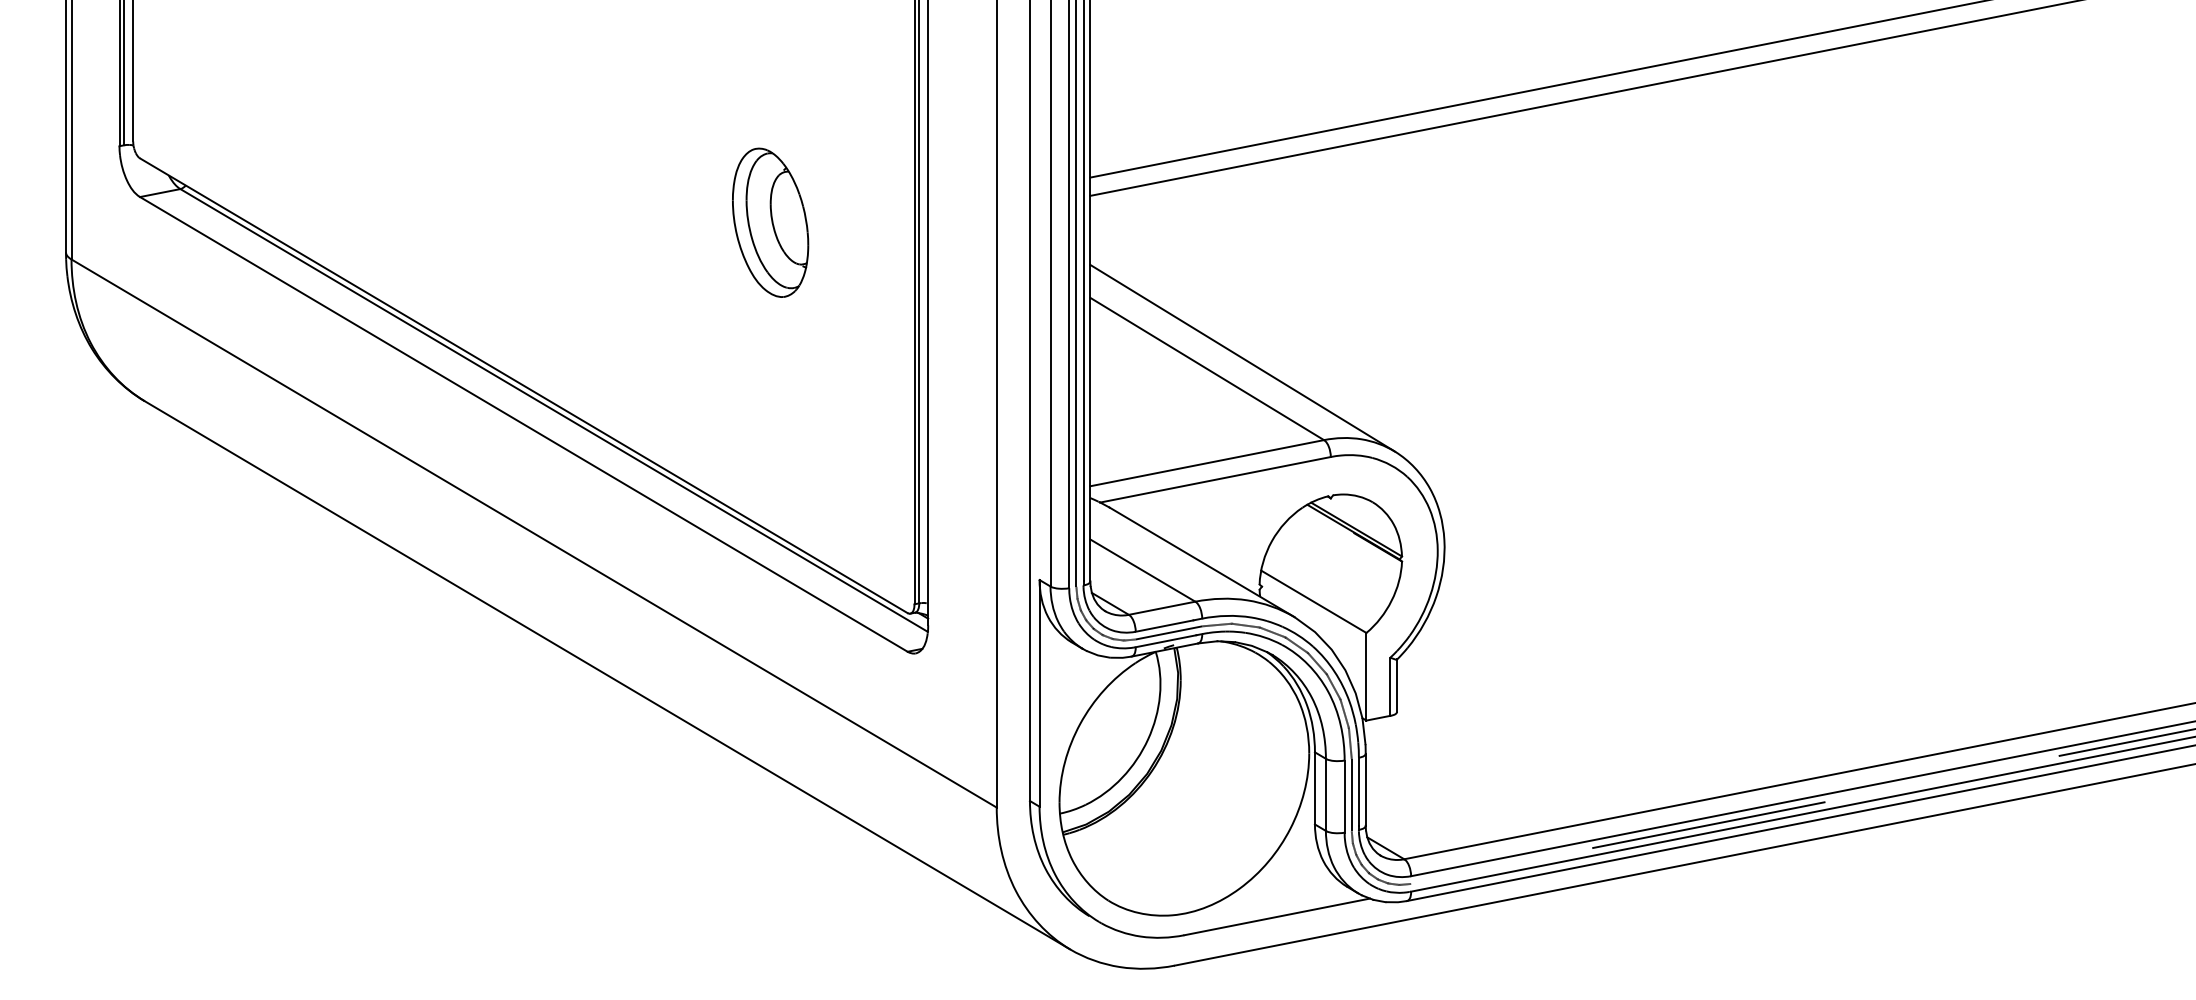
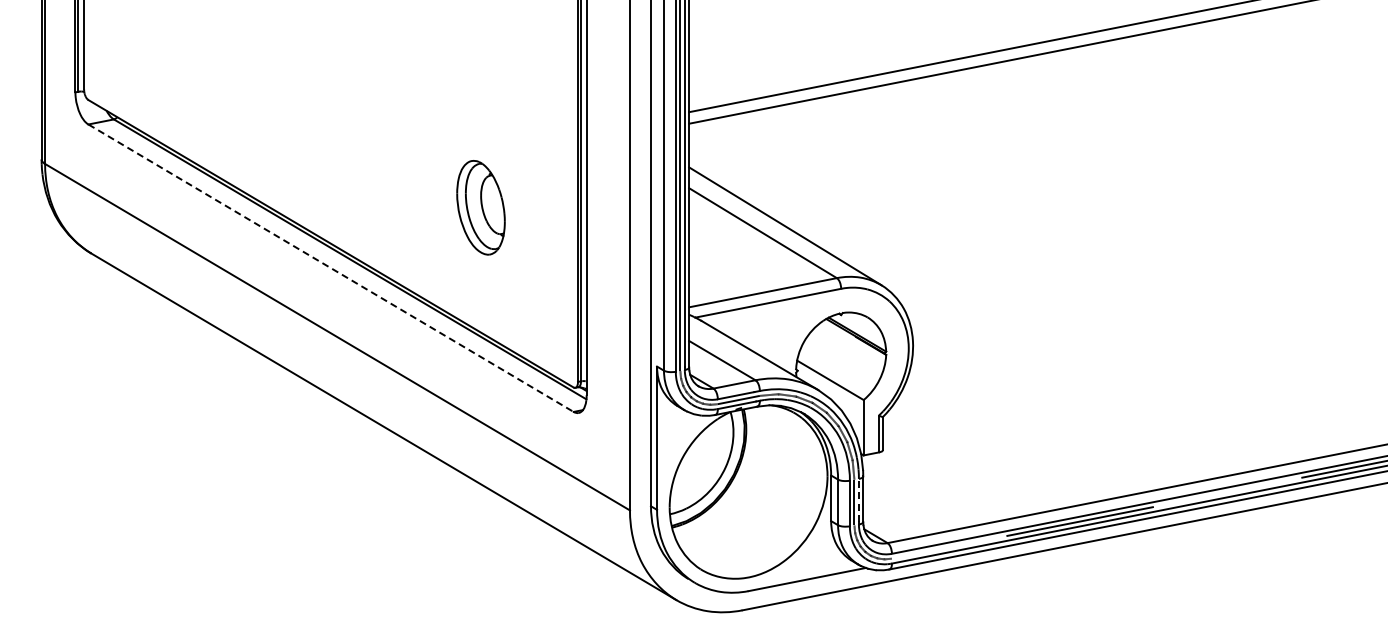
part: (769, 222) -> (480, 207), moved
line: (524, 424) -> (331, 268), solid -> dashed
line: (1358, 791) -> (858, 500), solid -> dashed

